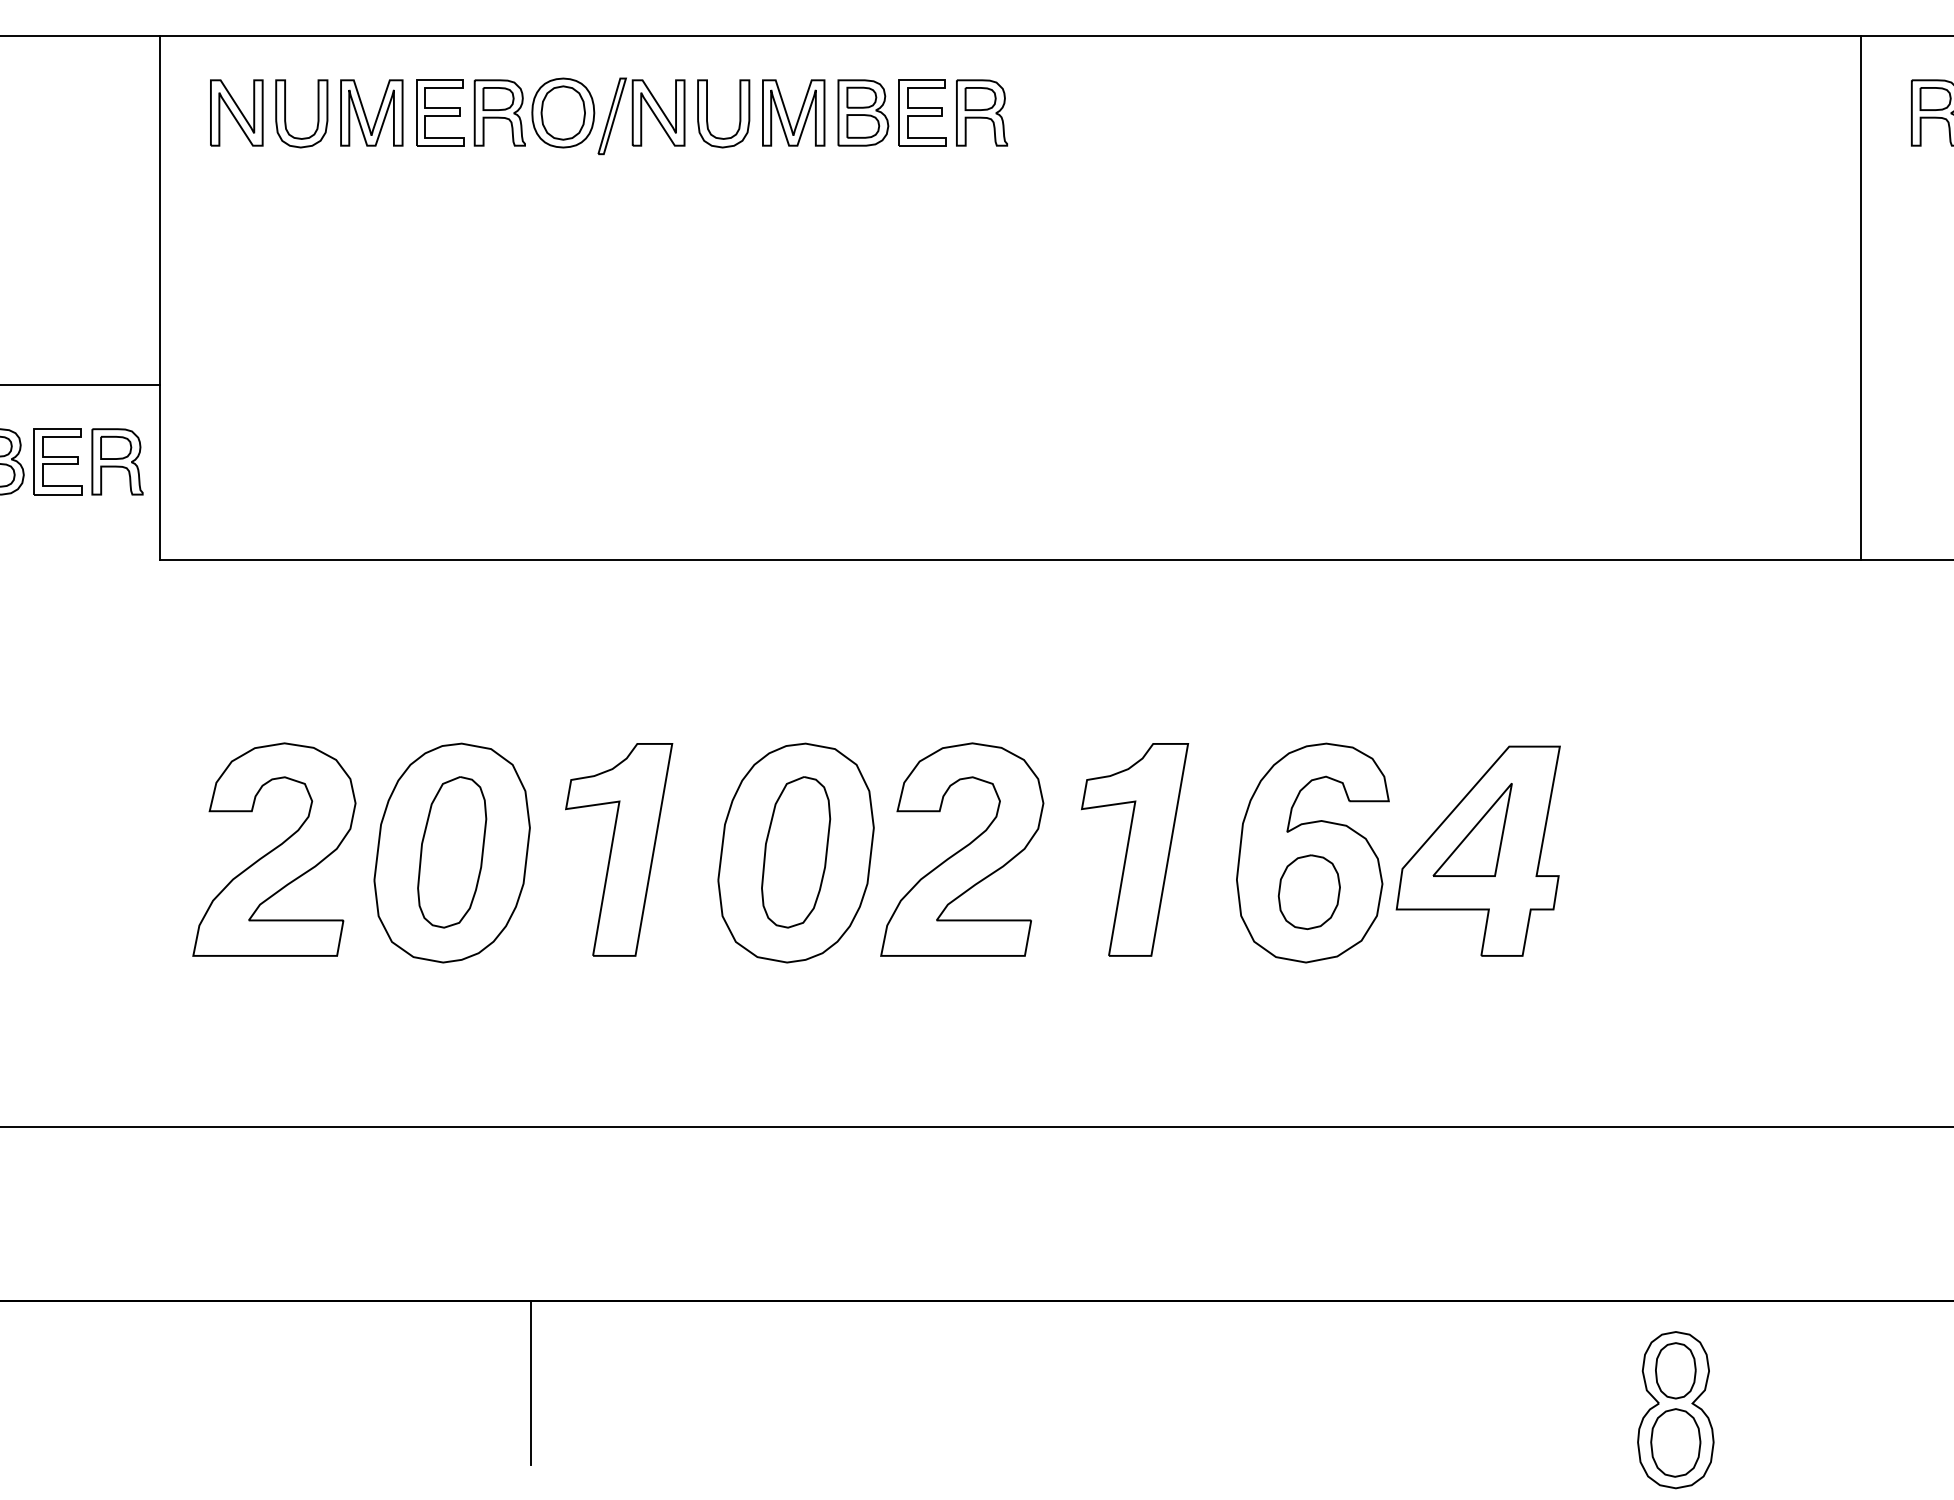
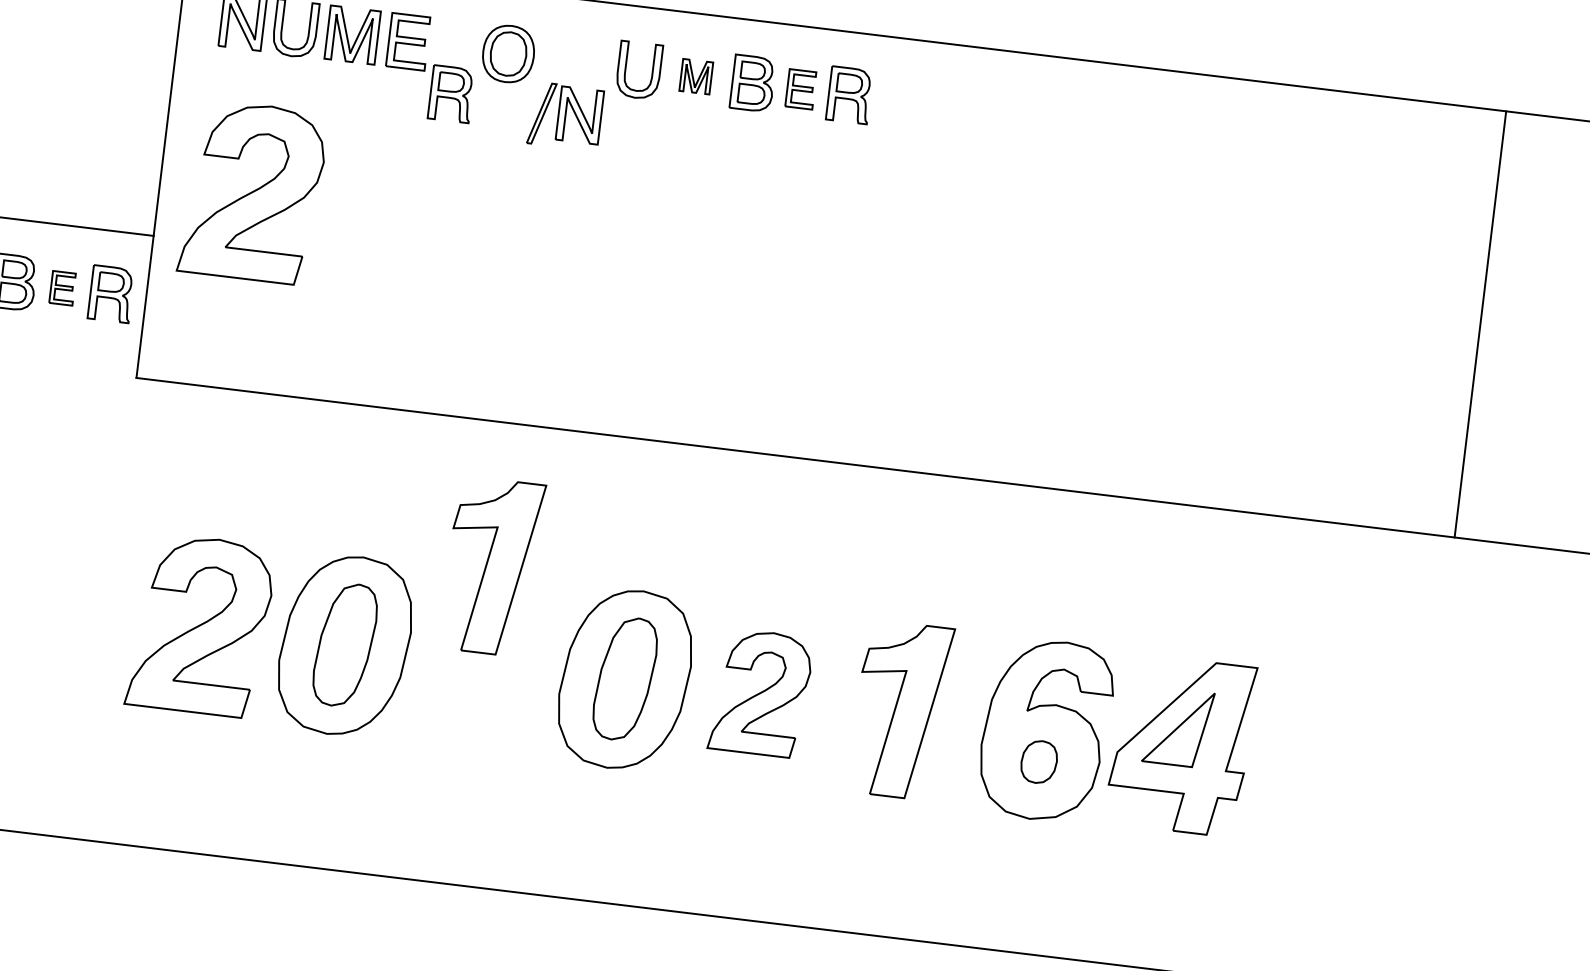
part: (499, 112) -> (451, 93), moved
part: (793, 112) -> (696, 76), size x0.6
part: (922, 112) -> (801, 88), size x0.7
part: (641, 116) -> (565, 116), moved
line: (1861, 297) -> (1480, 324), moved
part: (274, 317) -> (253, 192), added
part: (57, 461) -> (62, 287), size x0.6
part: (619, 849) -> (493, 566), moved
part: (962, 849) -> (761, 693), size x0.7
part: (1308, 892) -> (1038, 762), size x0.7

